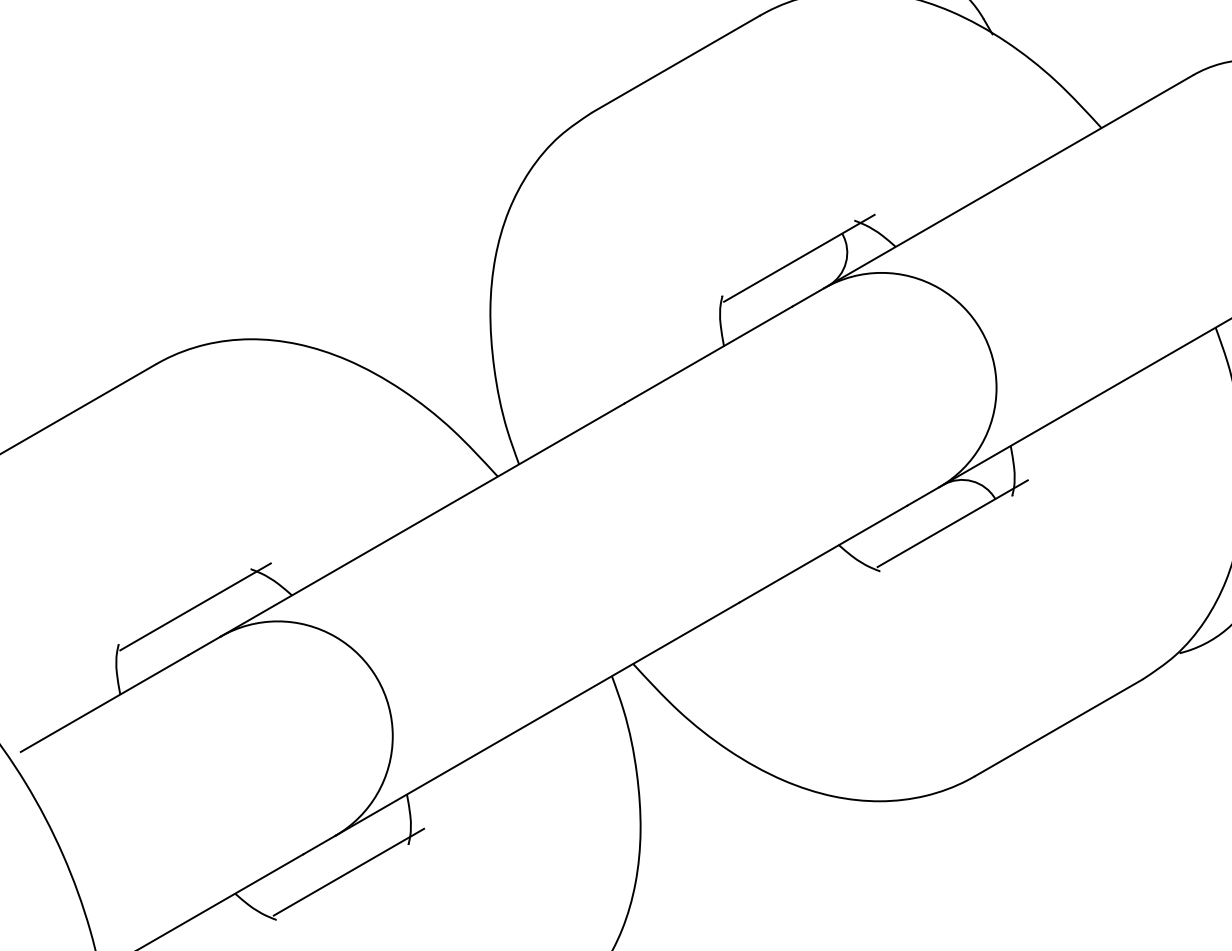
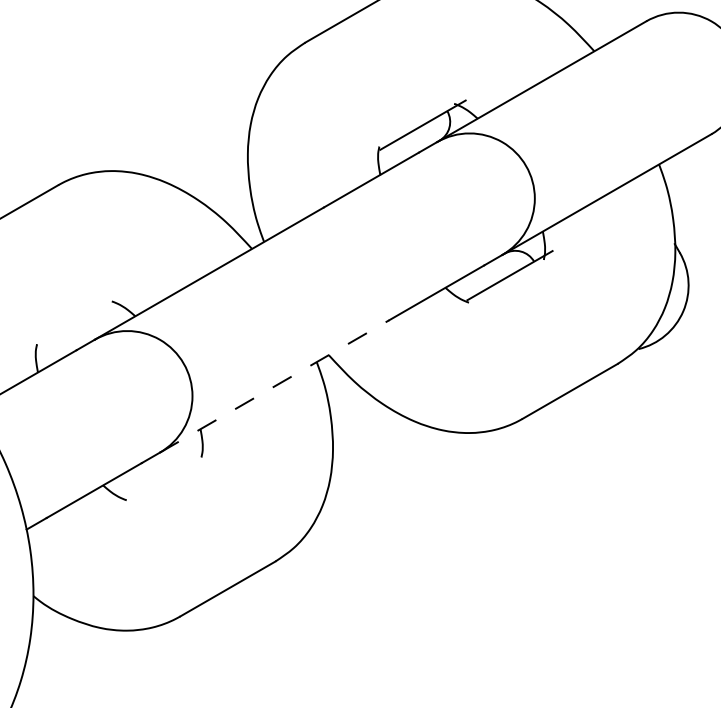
line: (195, 606) -> (80, 322), removed
line: (537, 719) -> (274, 386), solid -> dashed
line: (348, 870) -> (167, 472), removed

